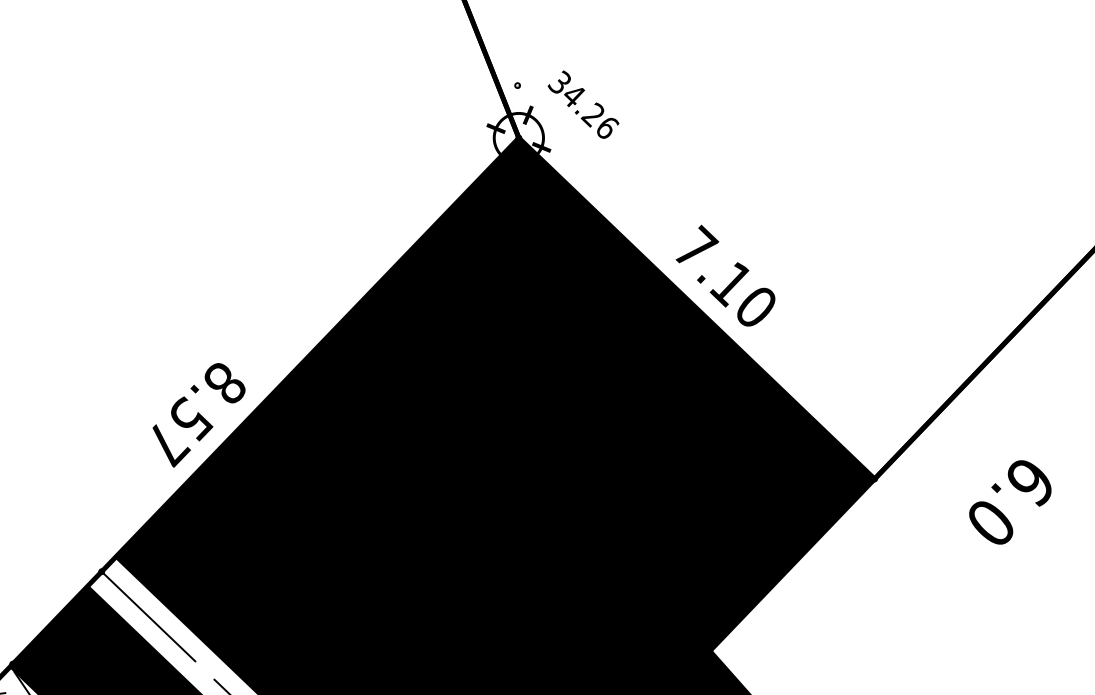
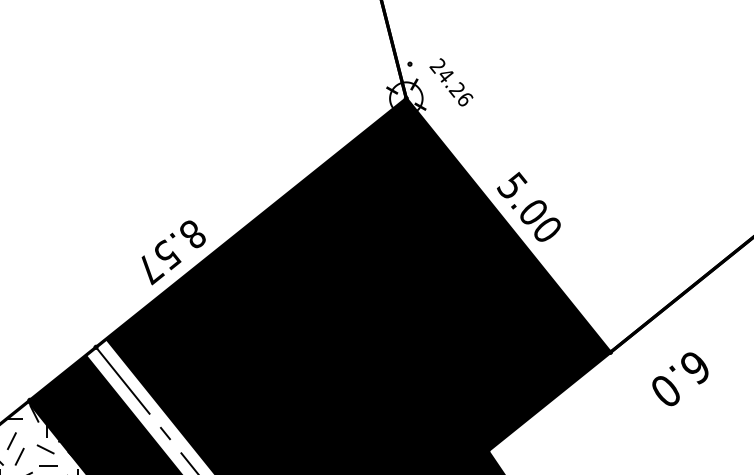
text: (559, 82) -> (437, 65), 34.26 -> 24.26
text: (711, 266) -> (521, 199), 7.10 -> 5.00
text: (1010, 502) -> (680, 379), moved

